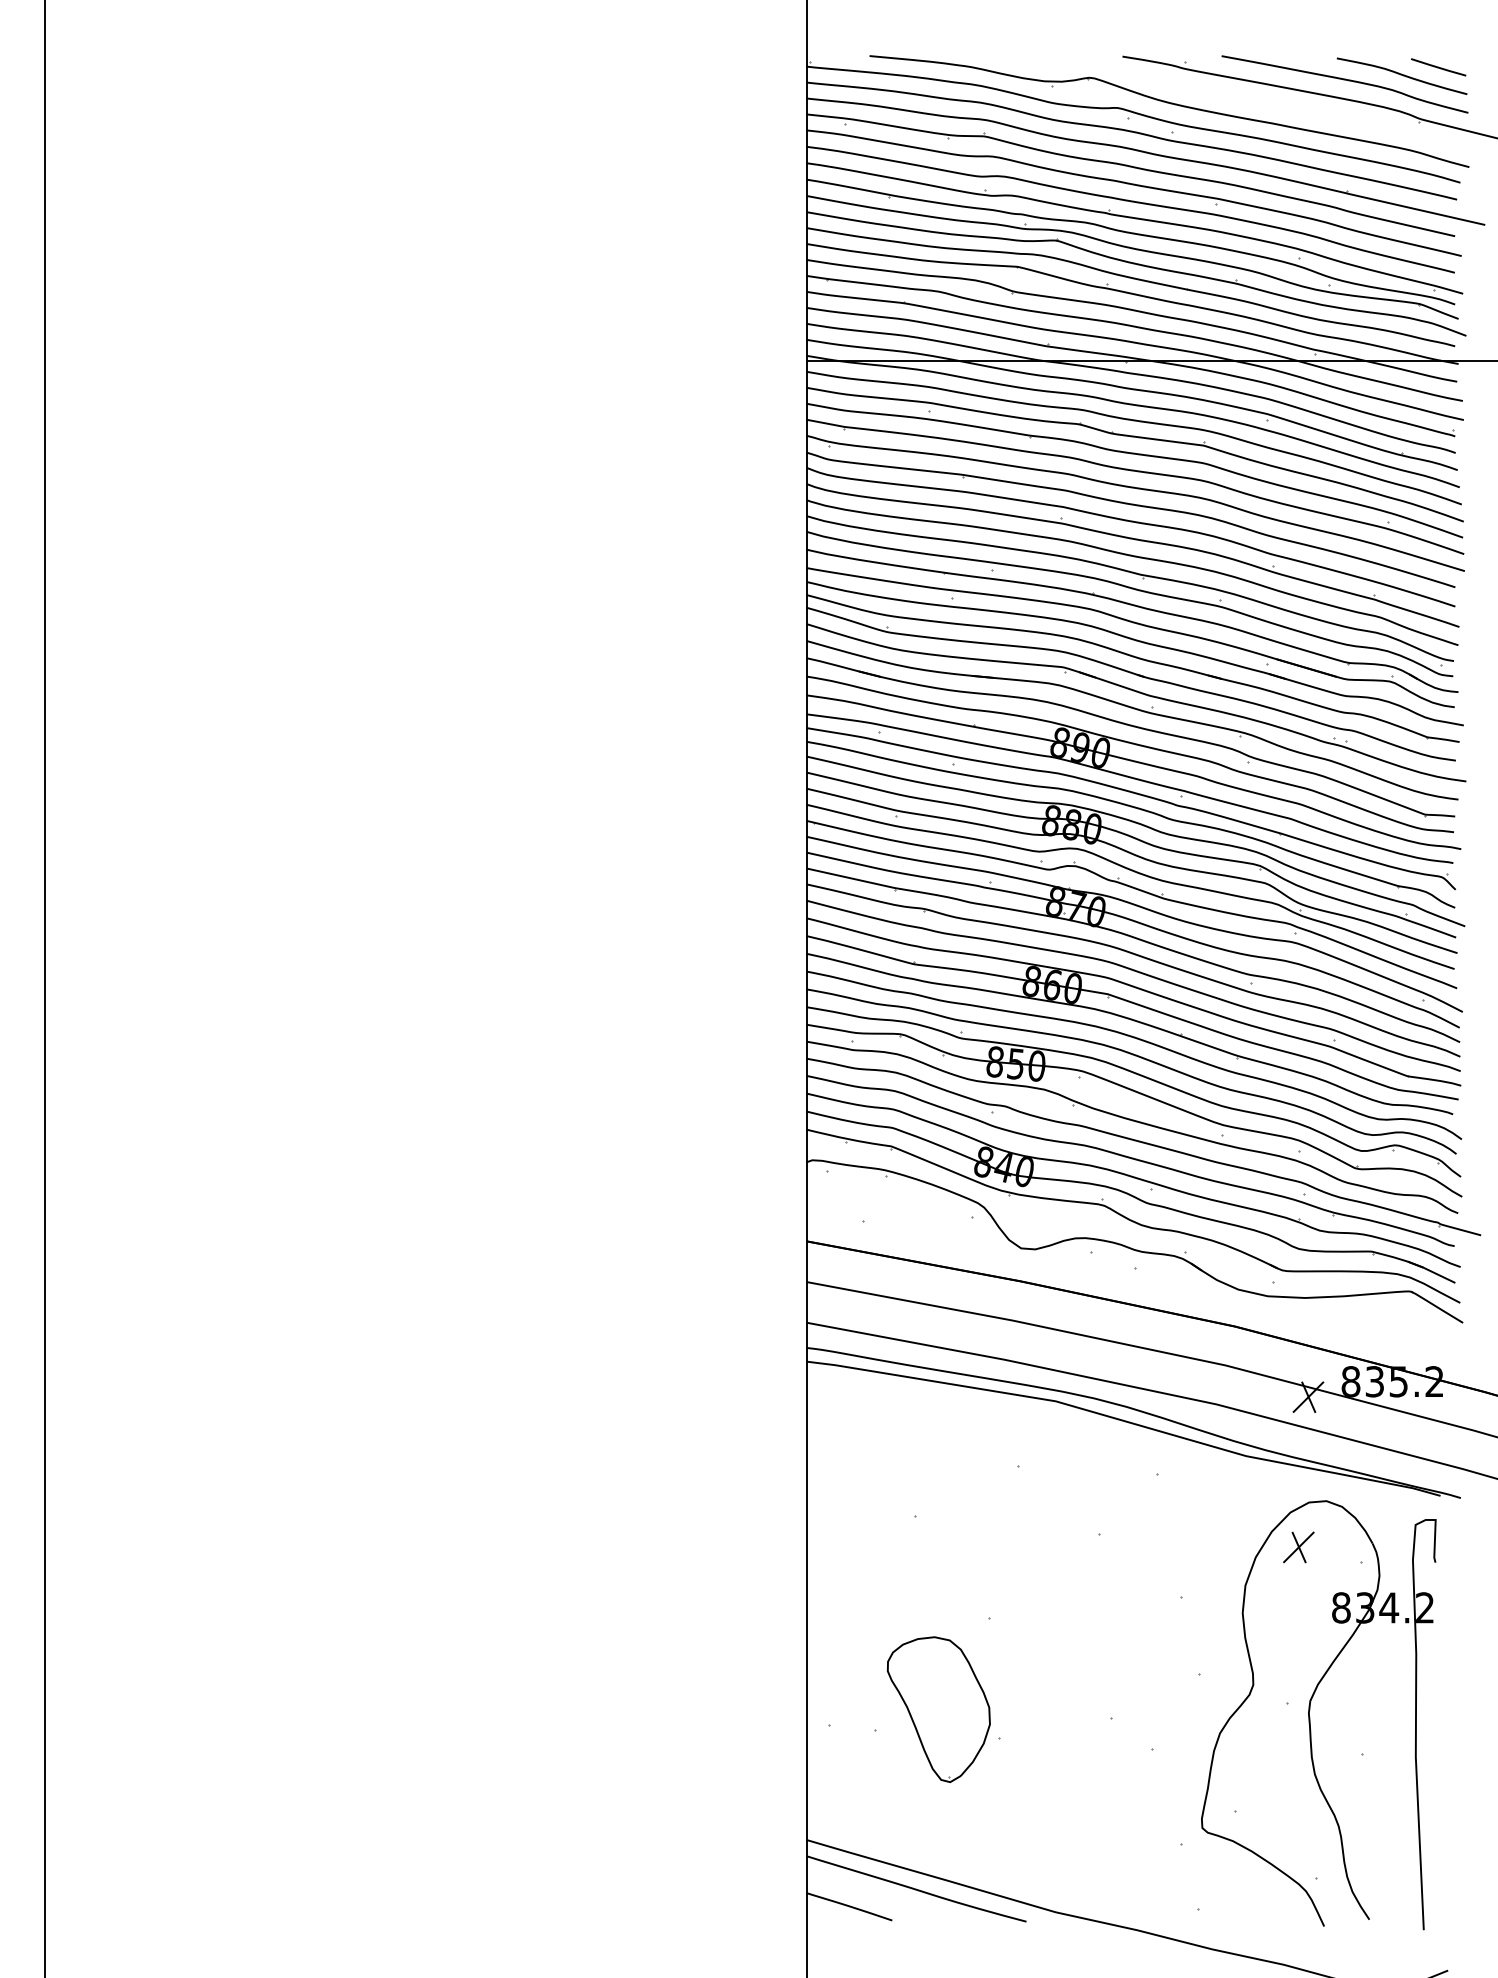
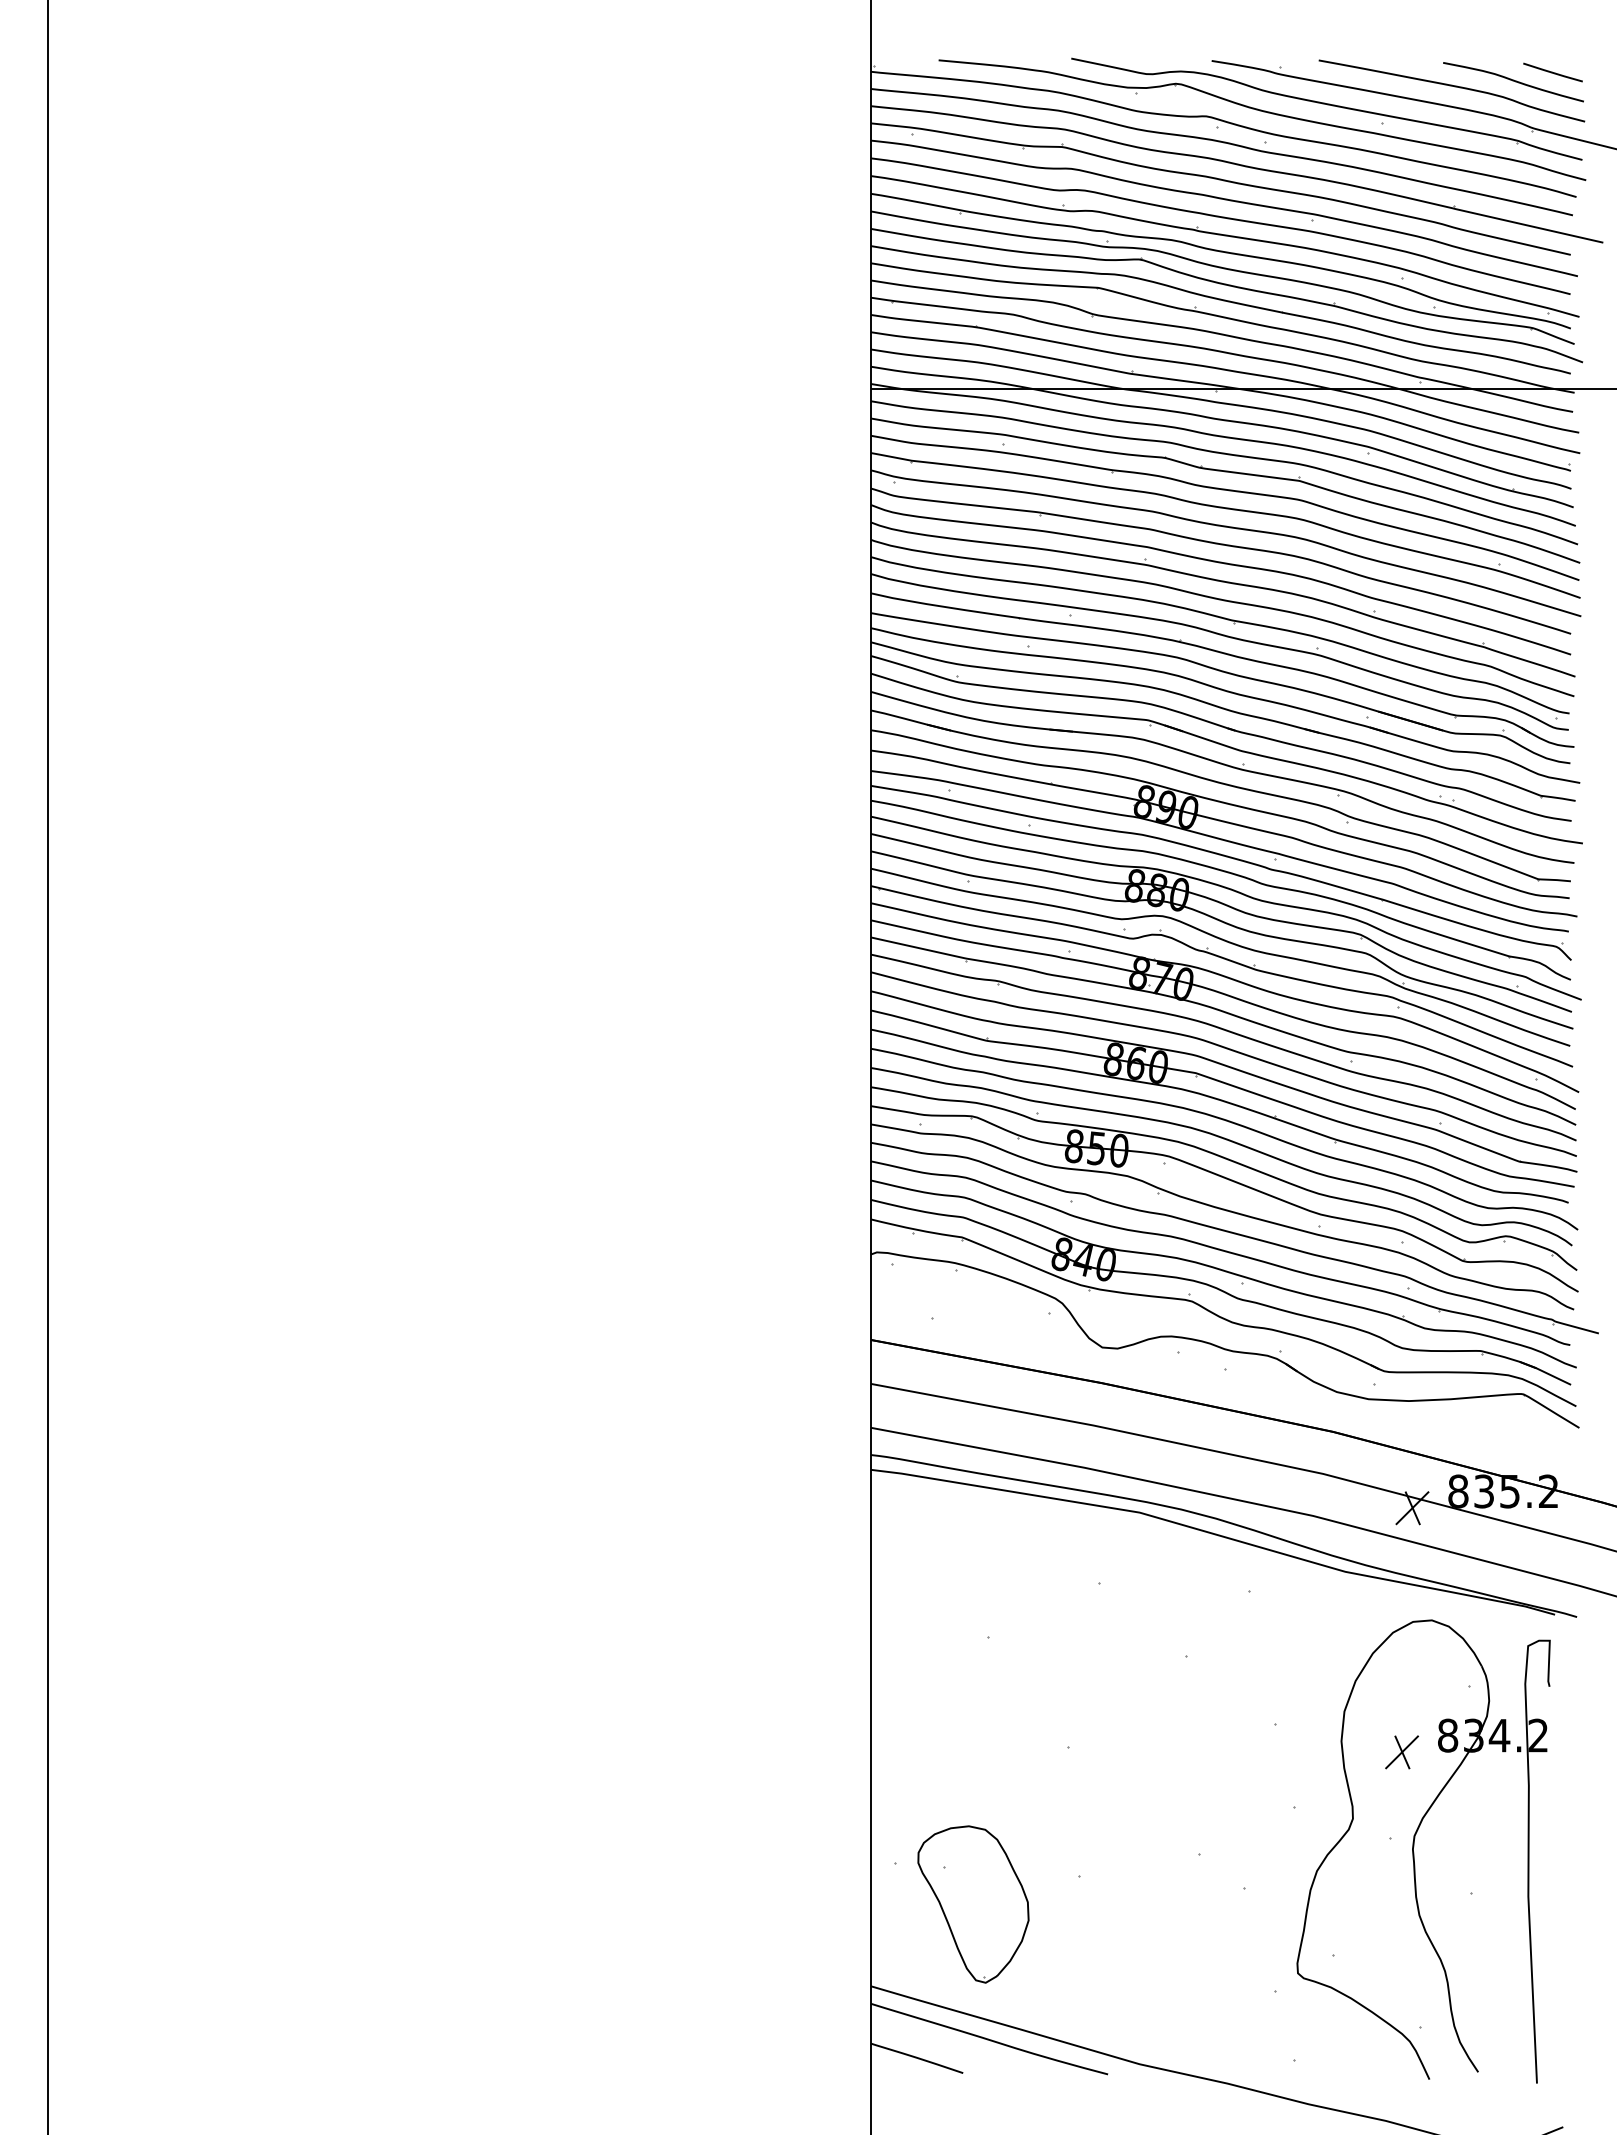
part: (1228, 100) -> (1326, 108), added
part: (1298, 1547) -> (1401, 1752), moved
part: (938, 1709) -> (973, 1904), moved

